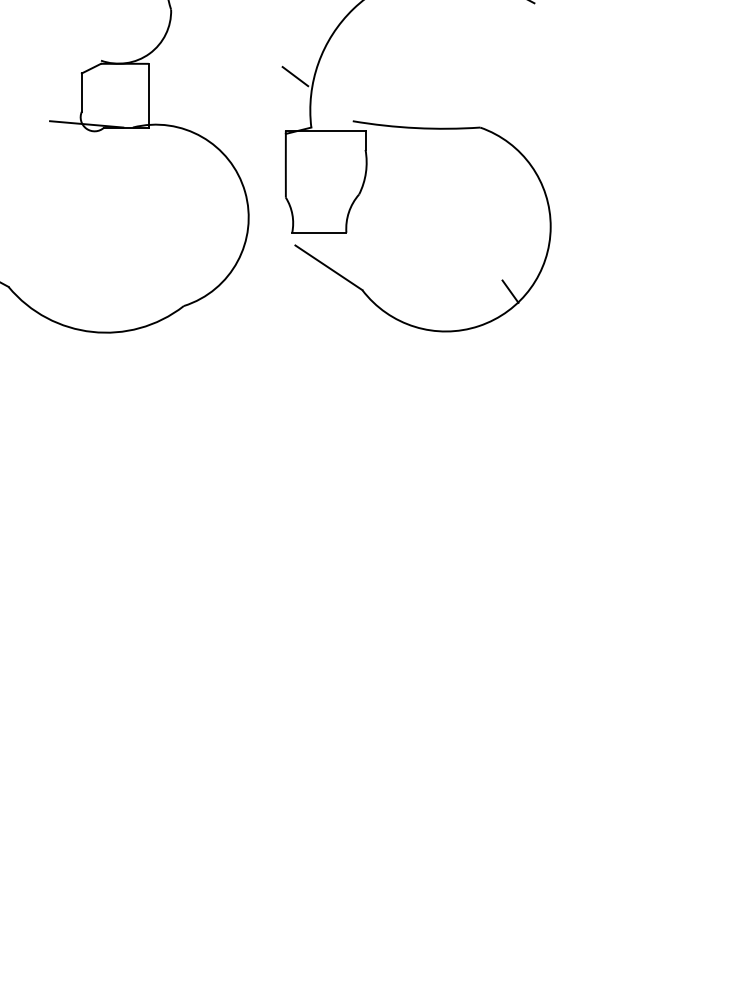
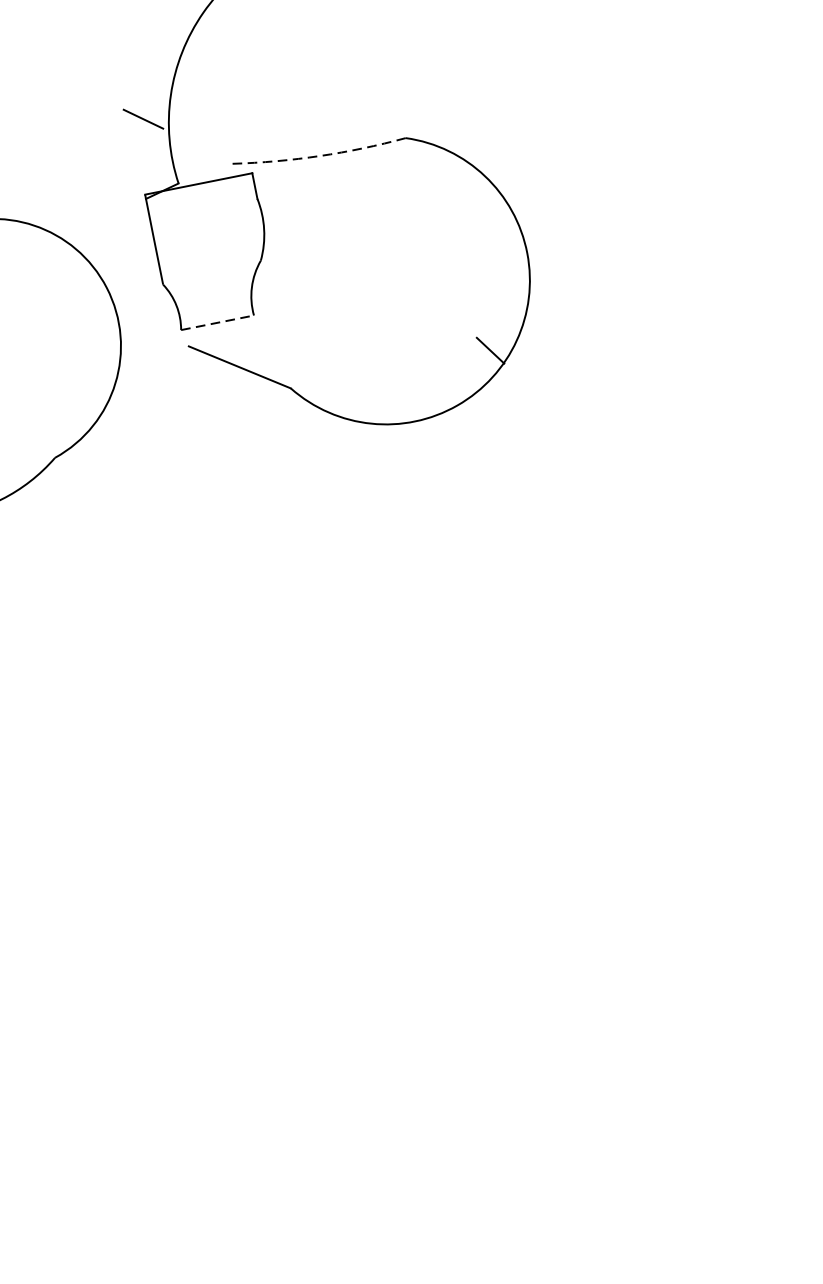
arc: (416, 128) -> (320, 156), solid -> dashed
line: (319, 232) -> (217, 322), solid -> dashed

